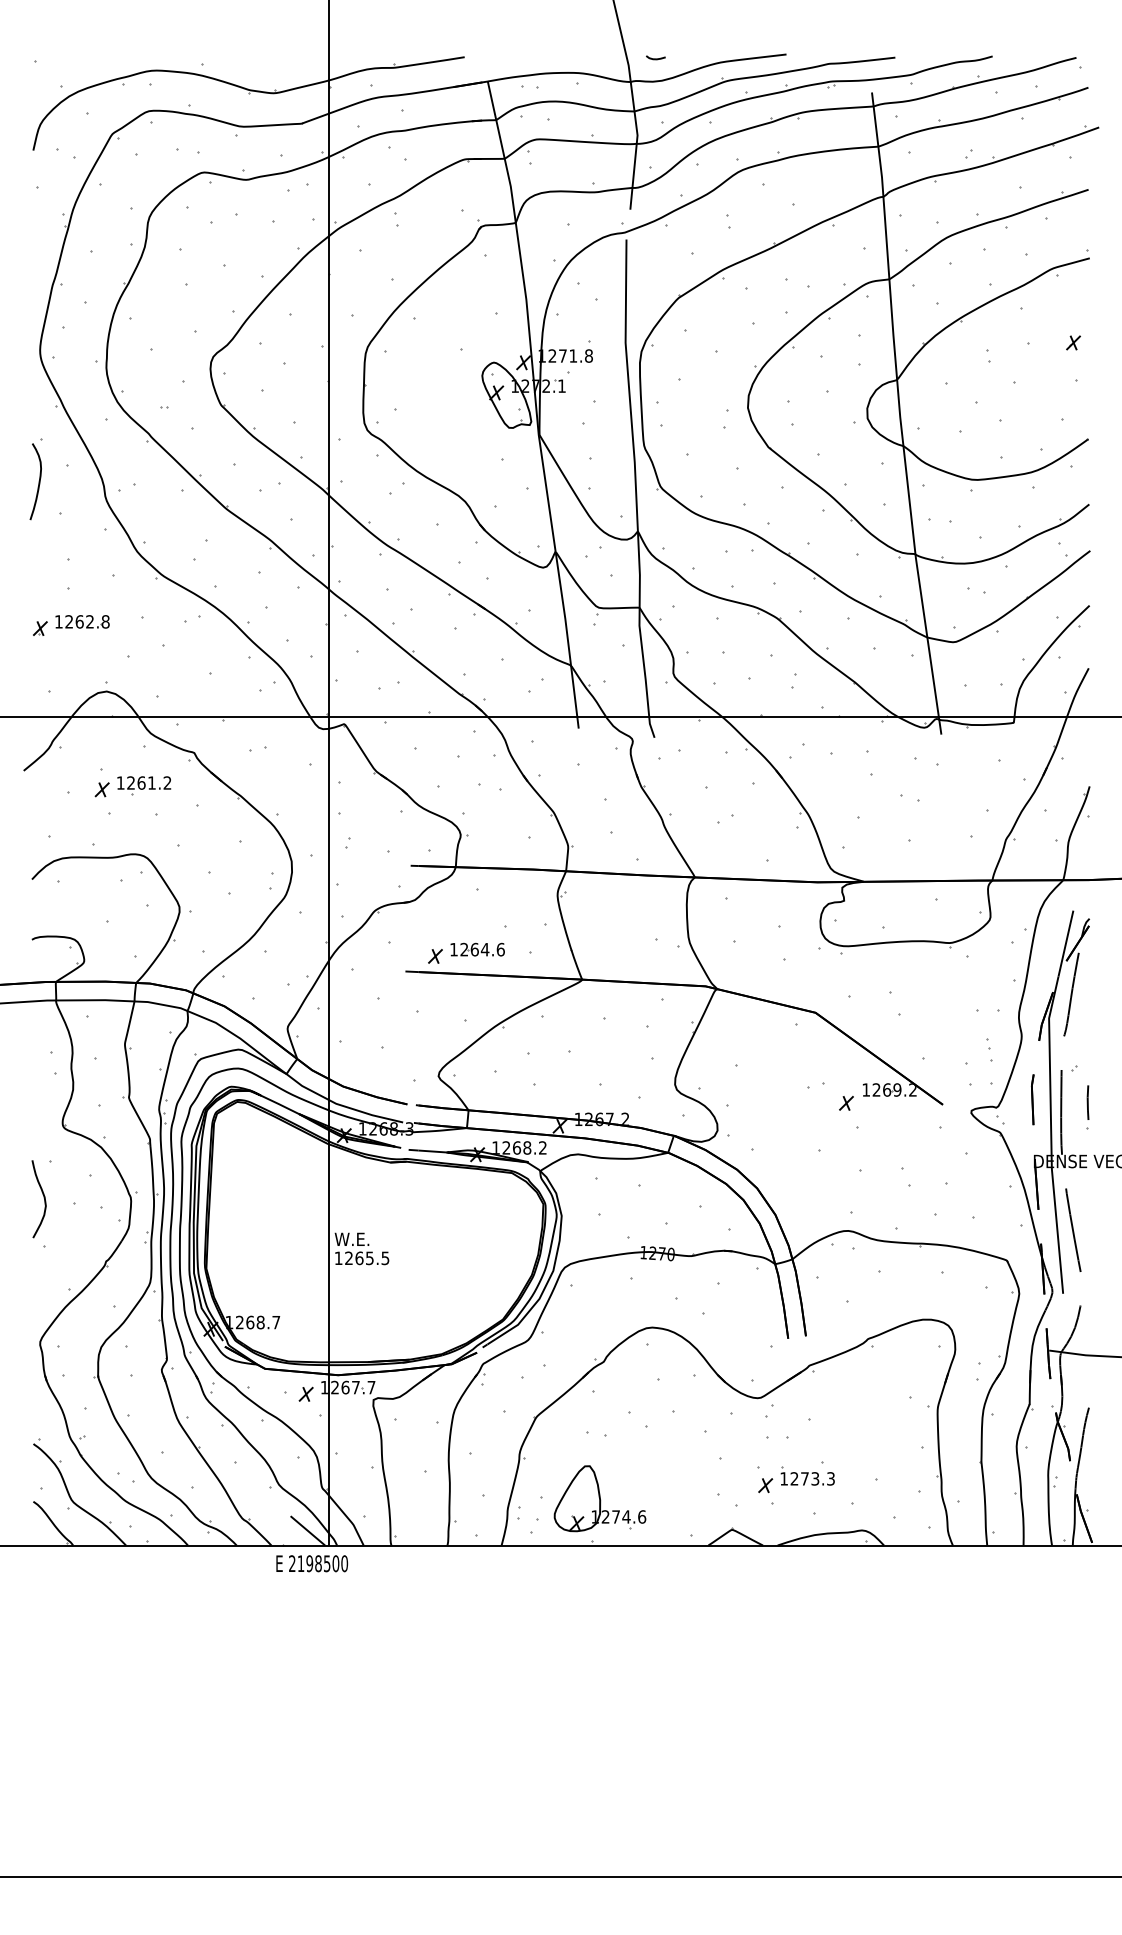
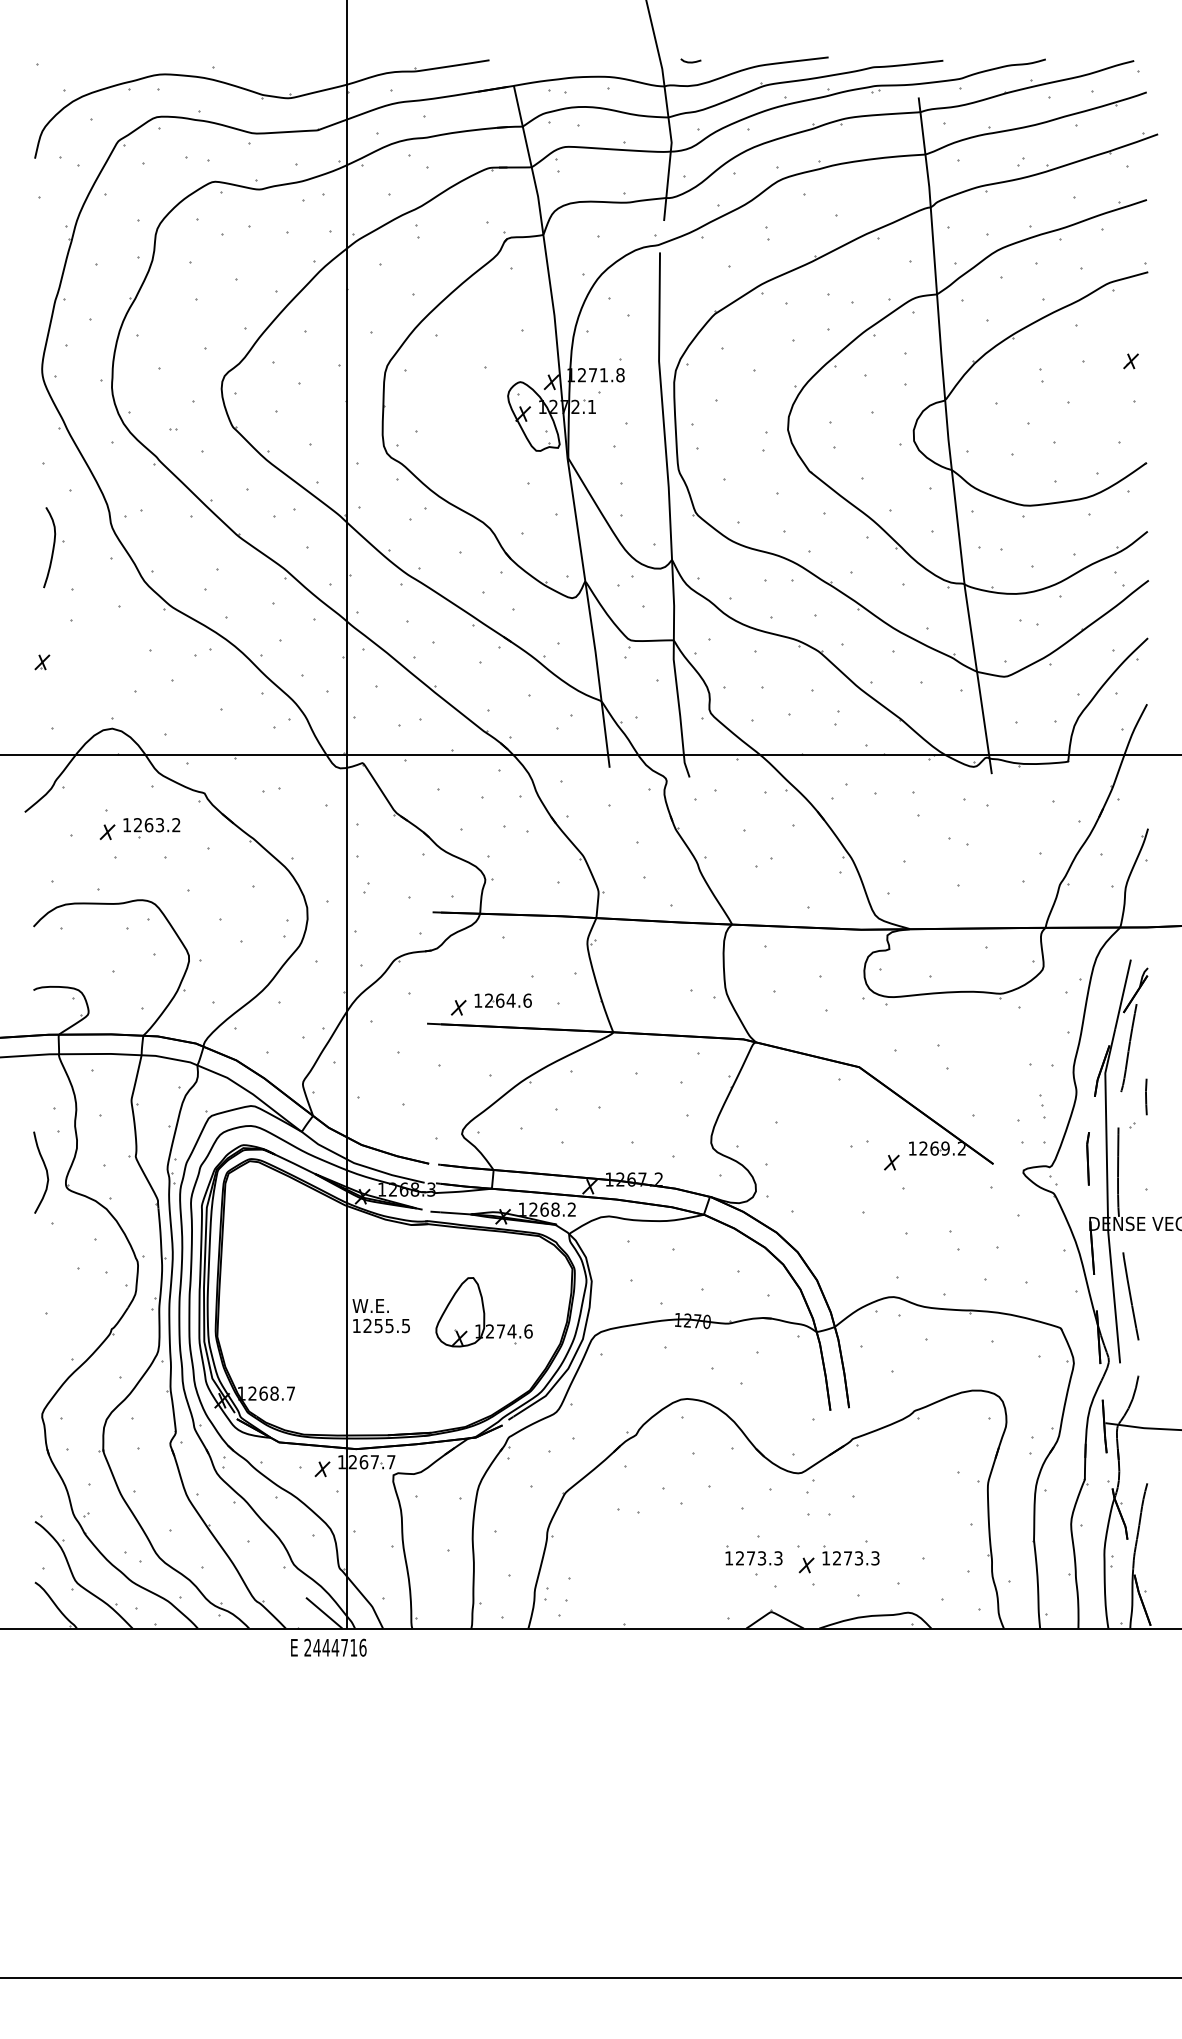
curve: (38, 481) -> (52, 547), moved
part: (82, 622) -> (86, 655), removed
text: (151, 783) -> (159, 825), 1261.2 -> 1263.2
line: (1088, 1102) -> (1146, 1096), moved
curve: (43, 1197) -> (45, 1170), moved
text: (359, 1257) -> (378, 1325), 1265.5 -> 1255.5
part: (715, 1476) -> (753, 1555), added
part: (599, 1498) -> (483, 1312), moved
text: (322, 1563) -> (339, 1647), 2198500 -> 2444716

